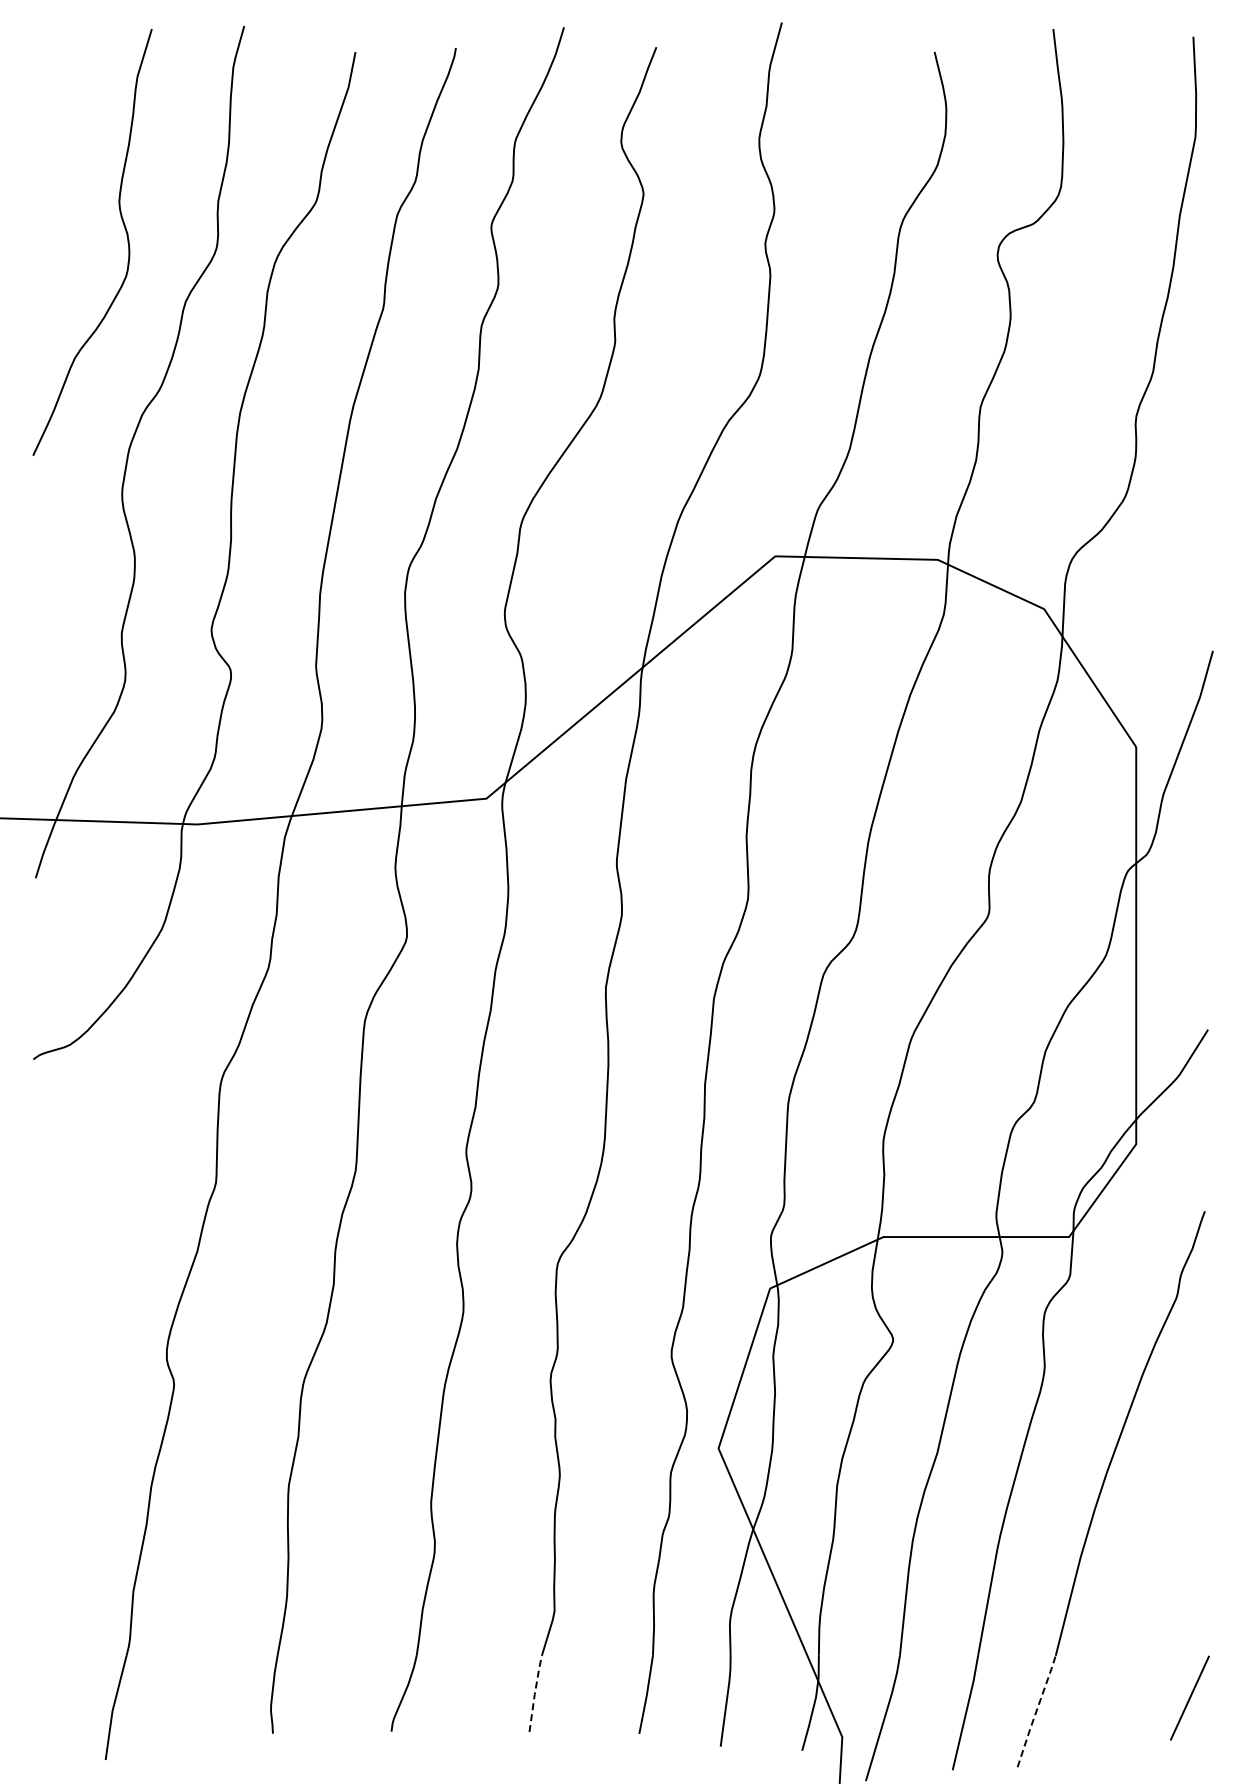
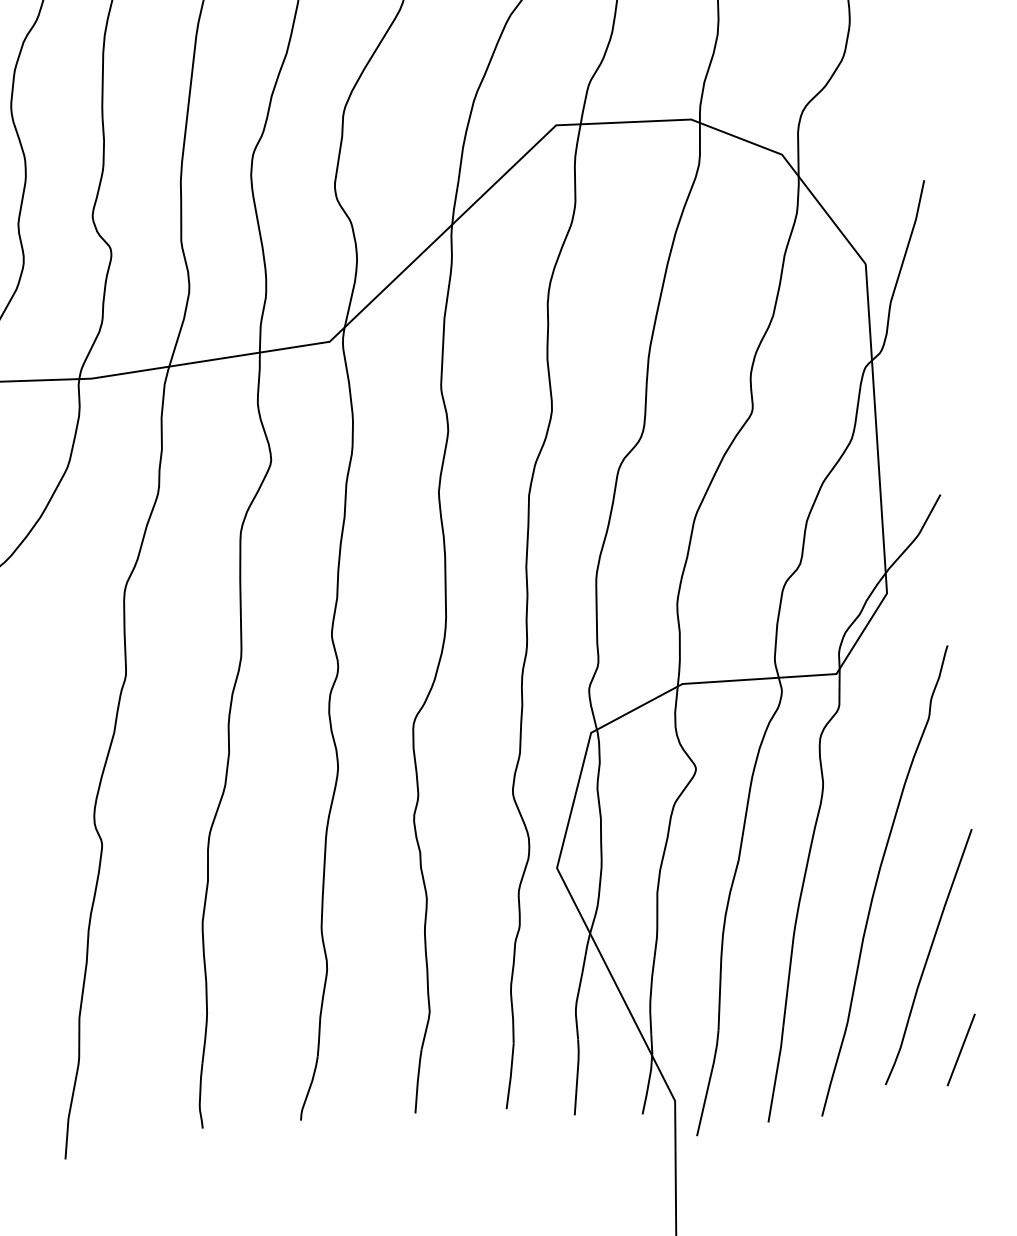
part: (1157, 1583) -> (928, 956), added
line: (535, 1692) -> (418, 1080), dashed -> solid
line: (1036, 1711) -> (834, 1069), dashed -> solid

